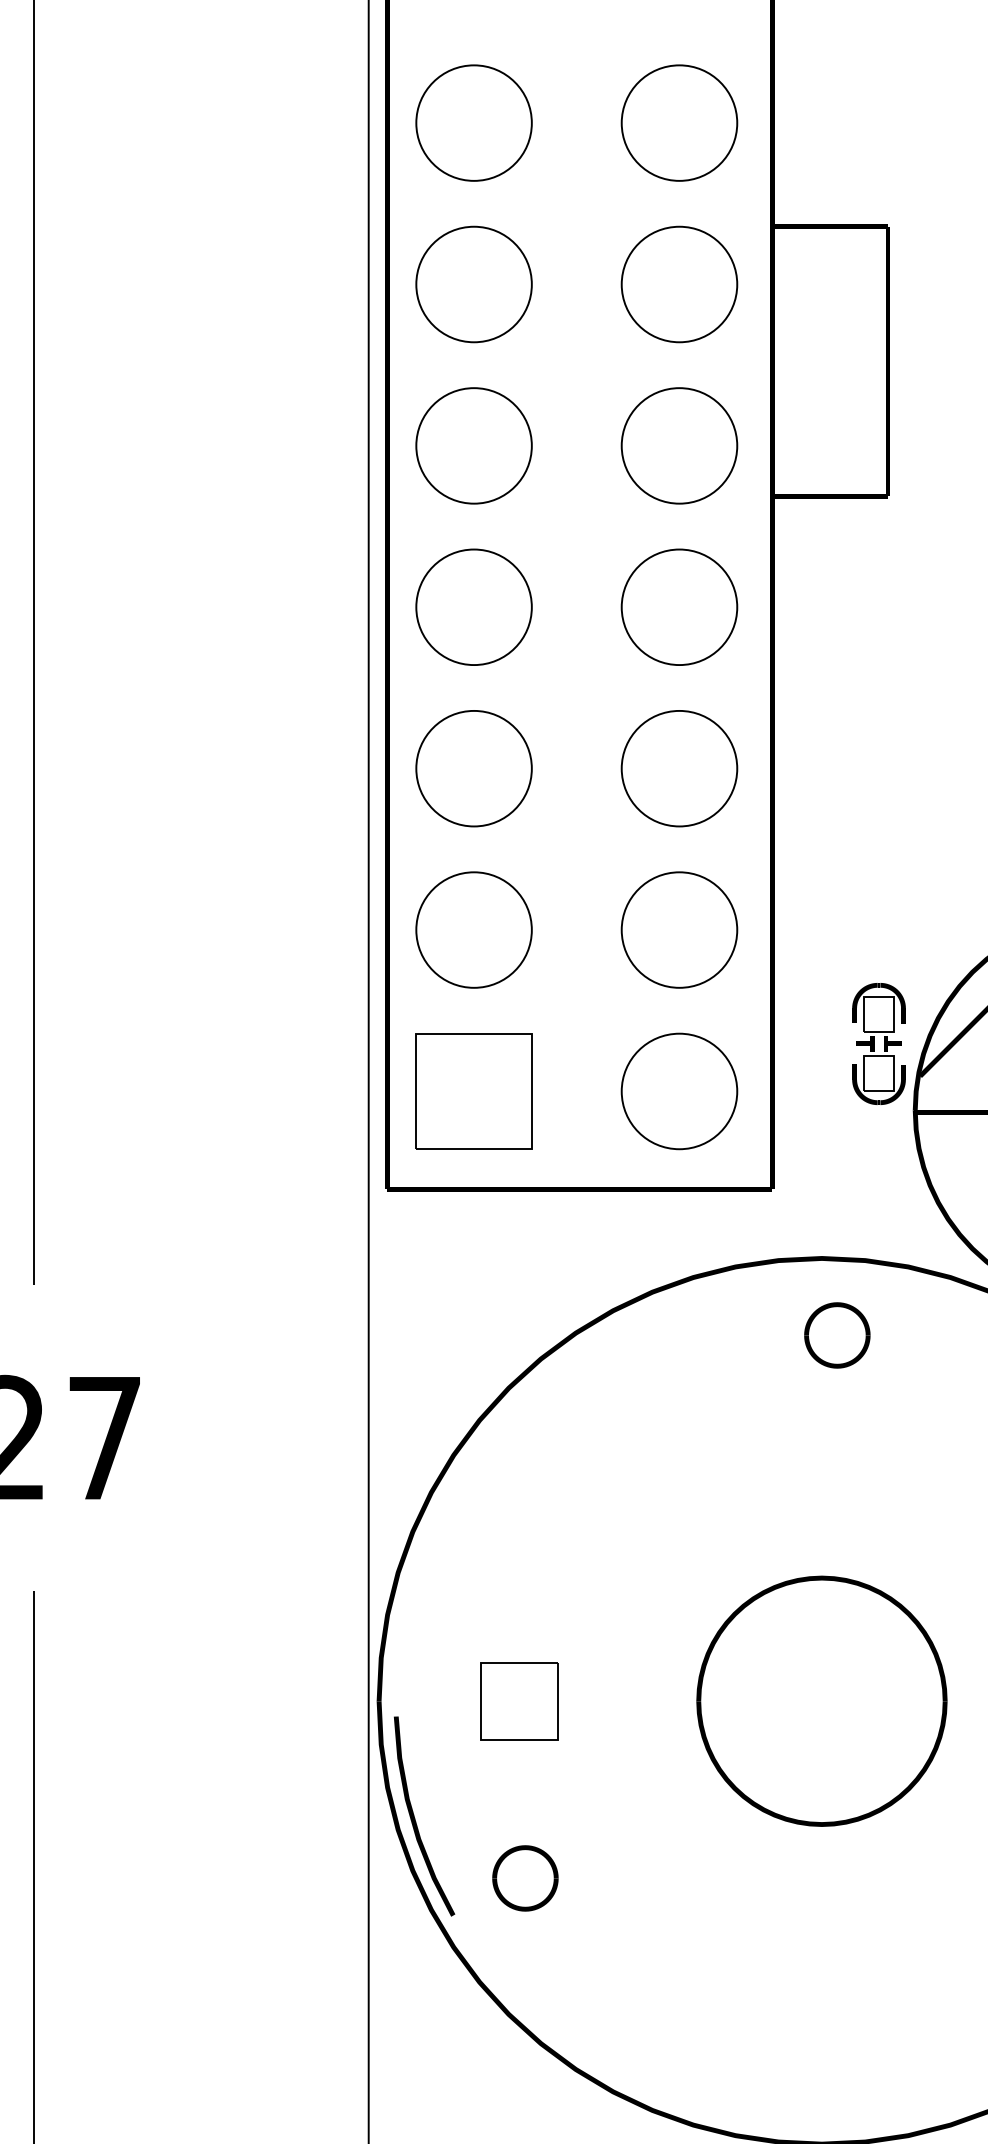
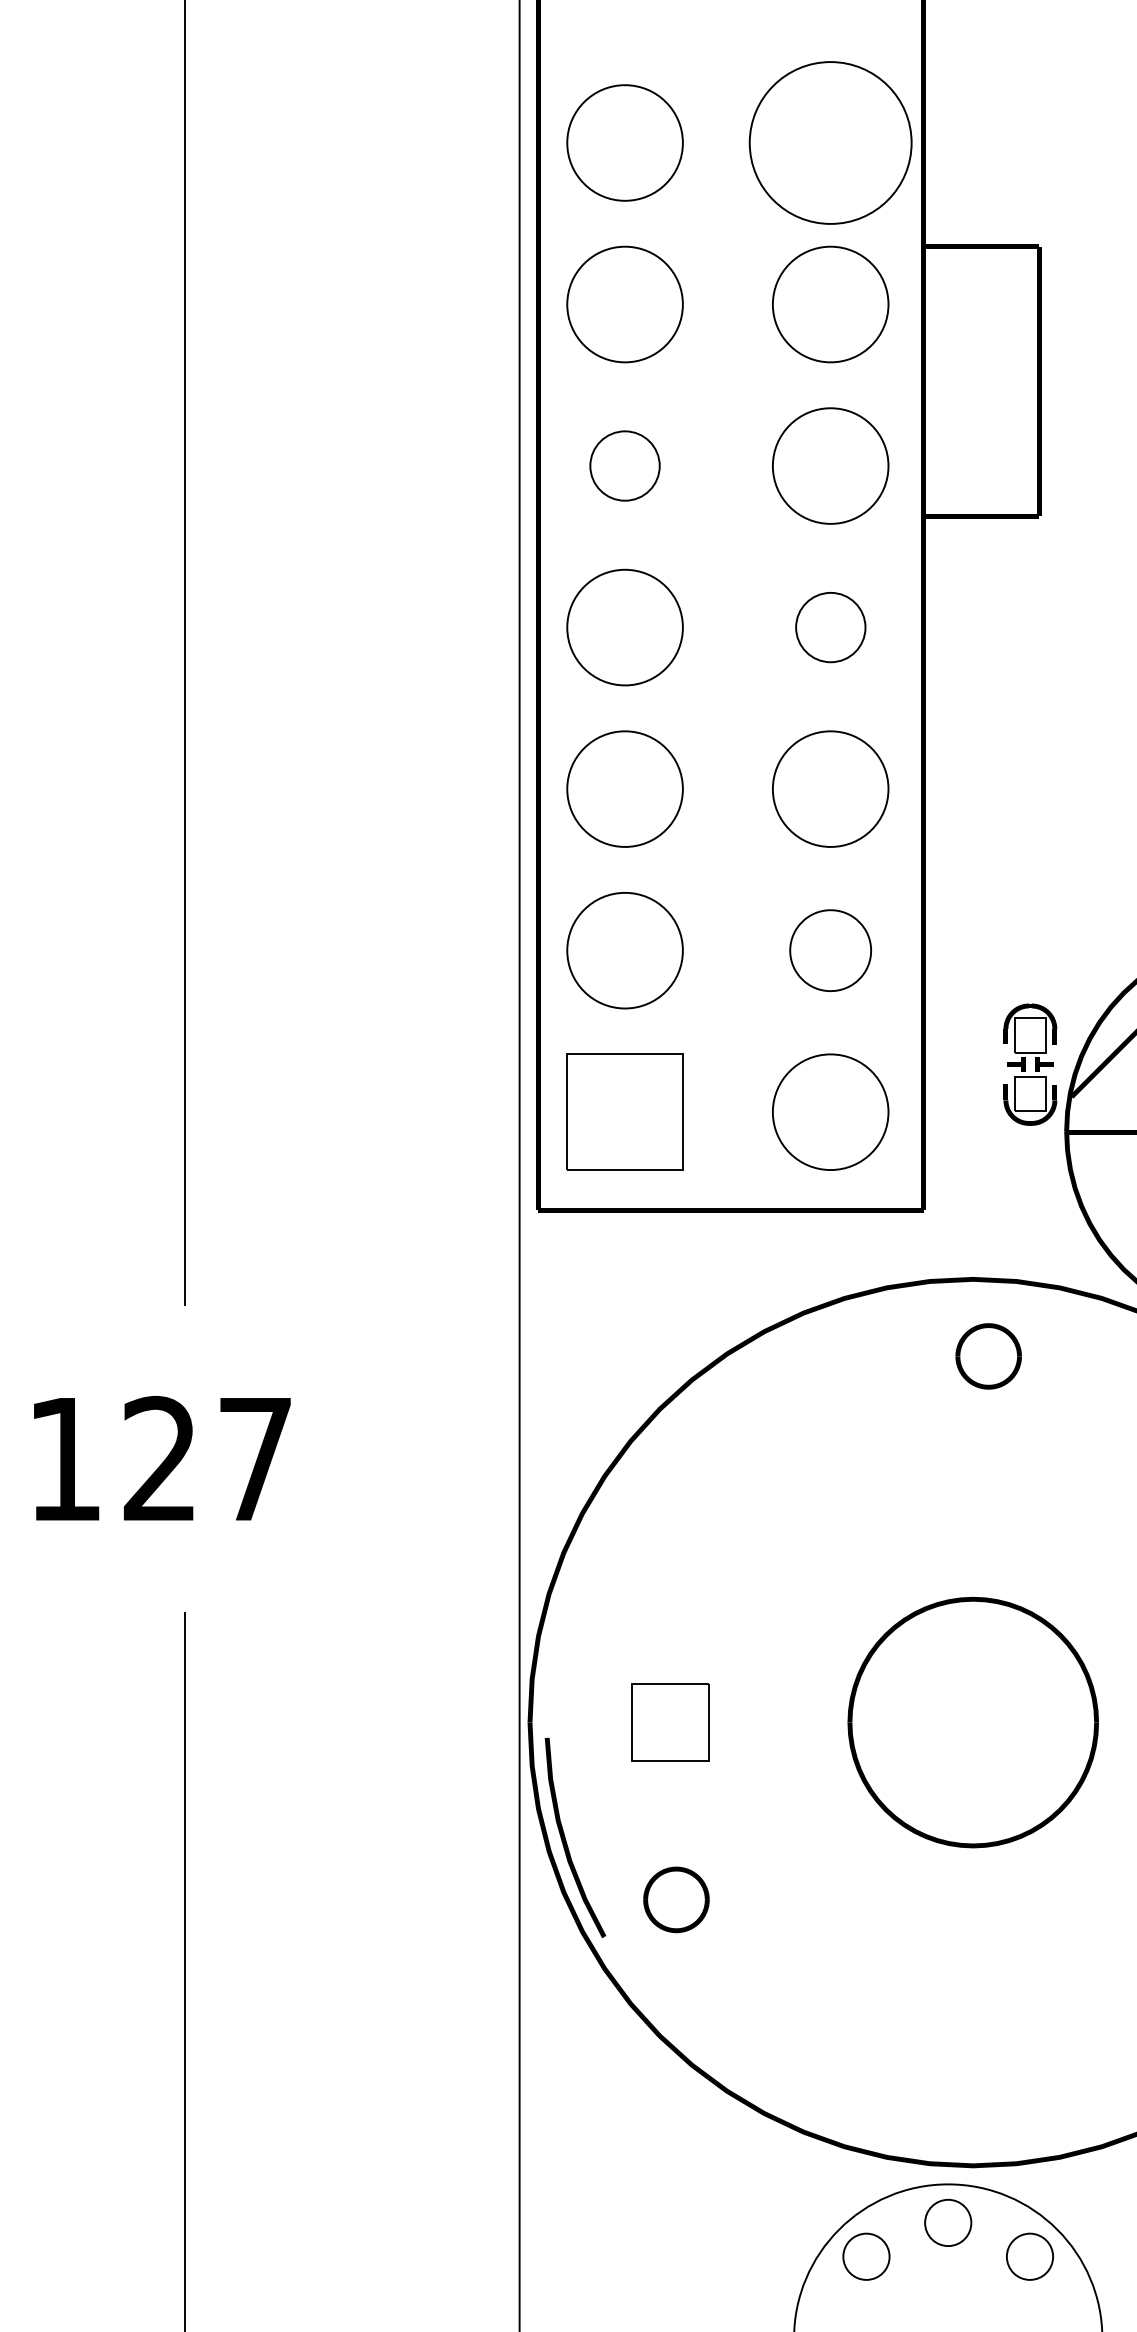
circle: (679, 122) -> (830, 142), size x1.4
circle: (473, 445) -> (624, 465), size x0.6
circle: (679, 607) -> (830, 627), size x0.6
circle: (679, 929) -> (830, 950), size x0.7

